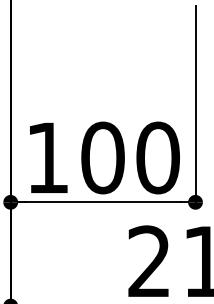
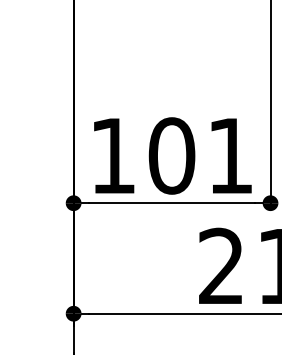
text: (157, 157) -> (230, 155), 100 -> 101

